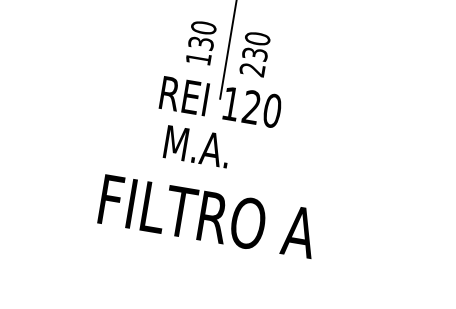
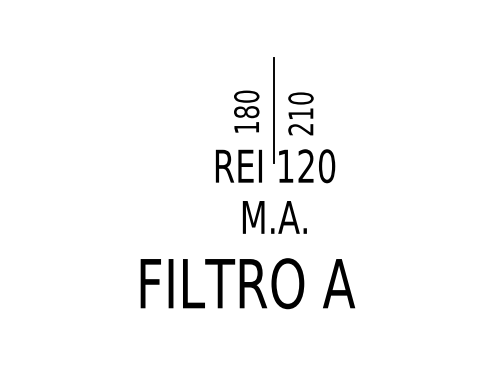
text: (200, 43) -> (246, 112), 130 -> 180
text: (254, 53) -> (300, 113), 230 -> 210
text: (197, 146) -> (274, 217), moved
text: (207, 216) -> (247, 283), moved

